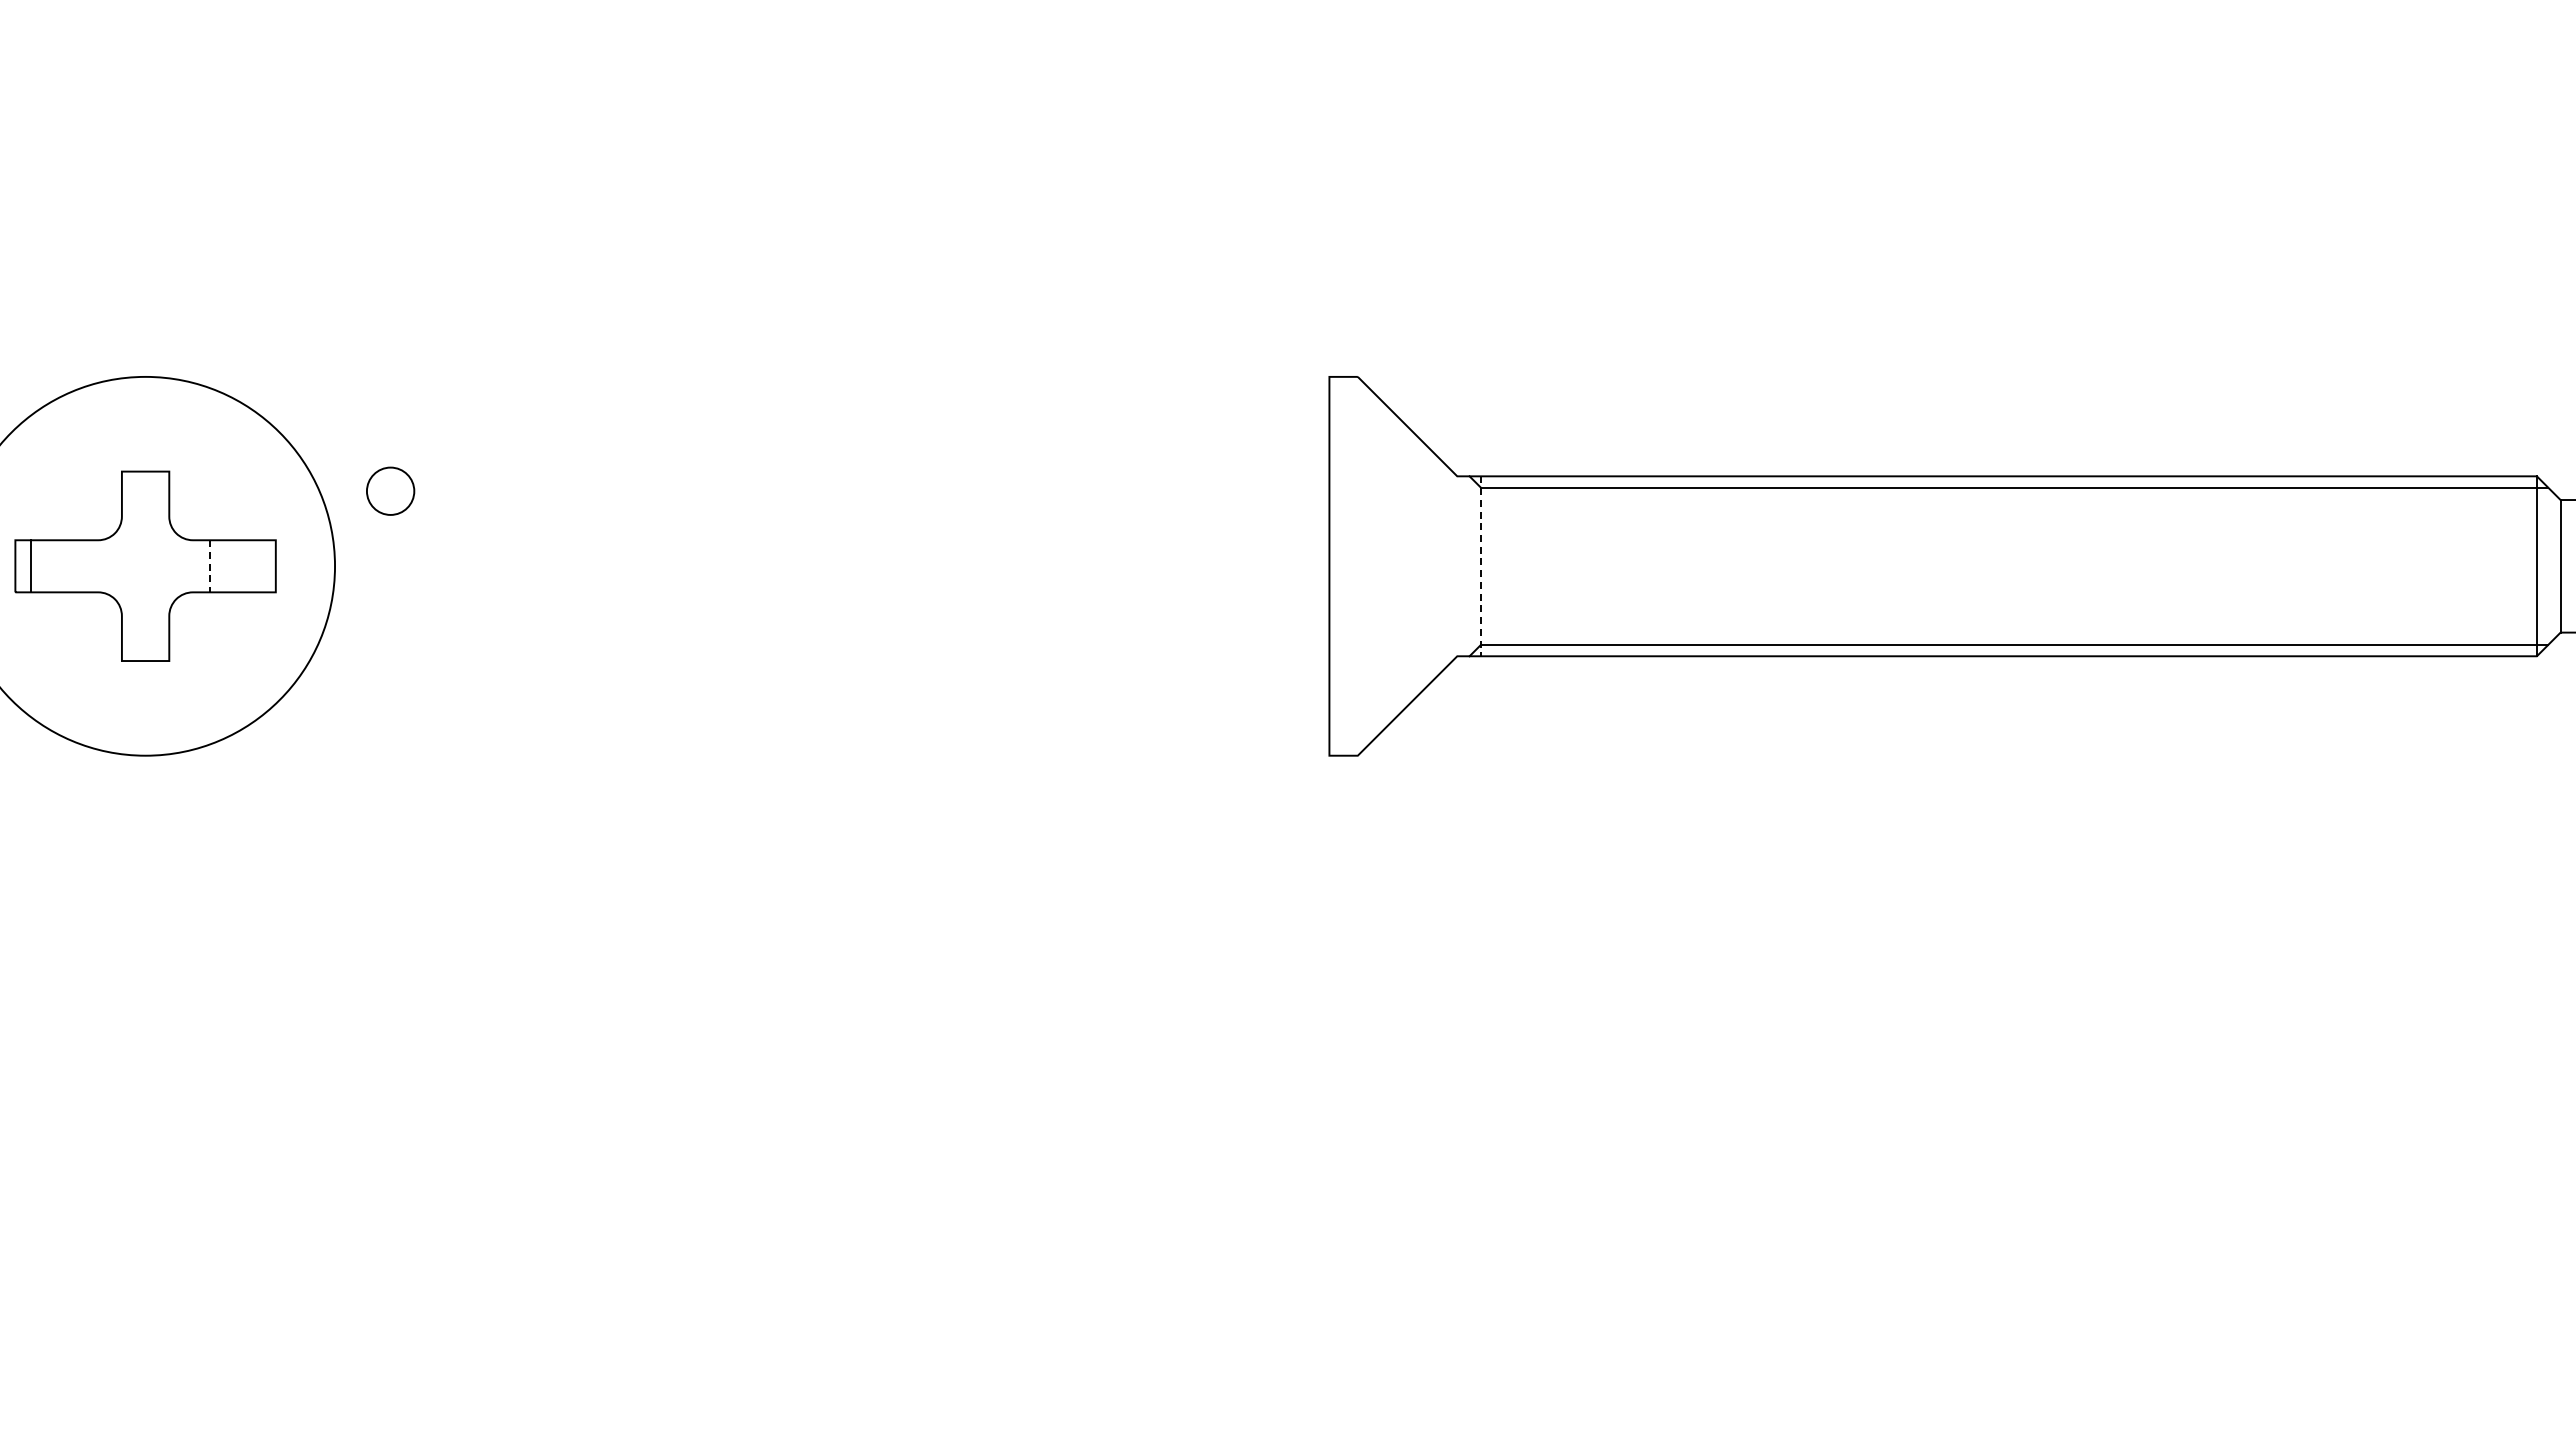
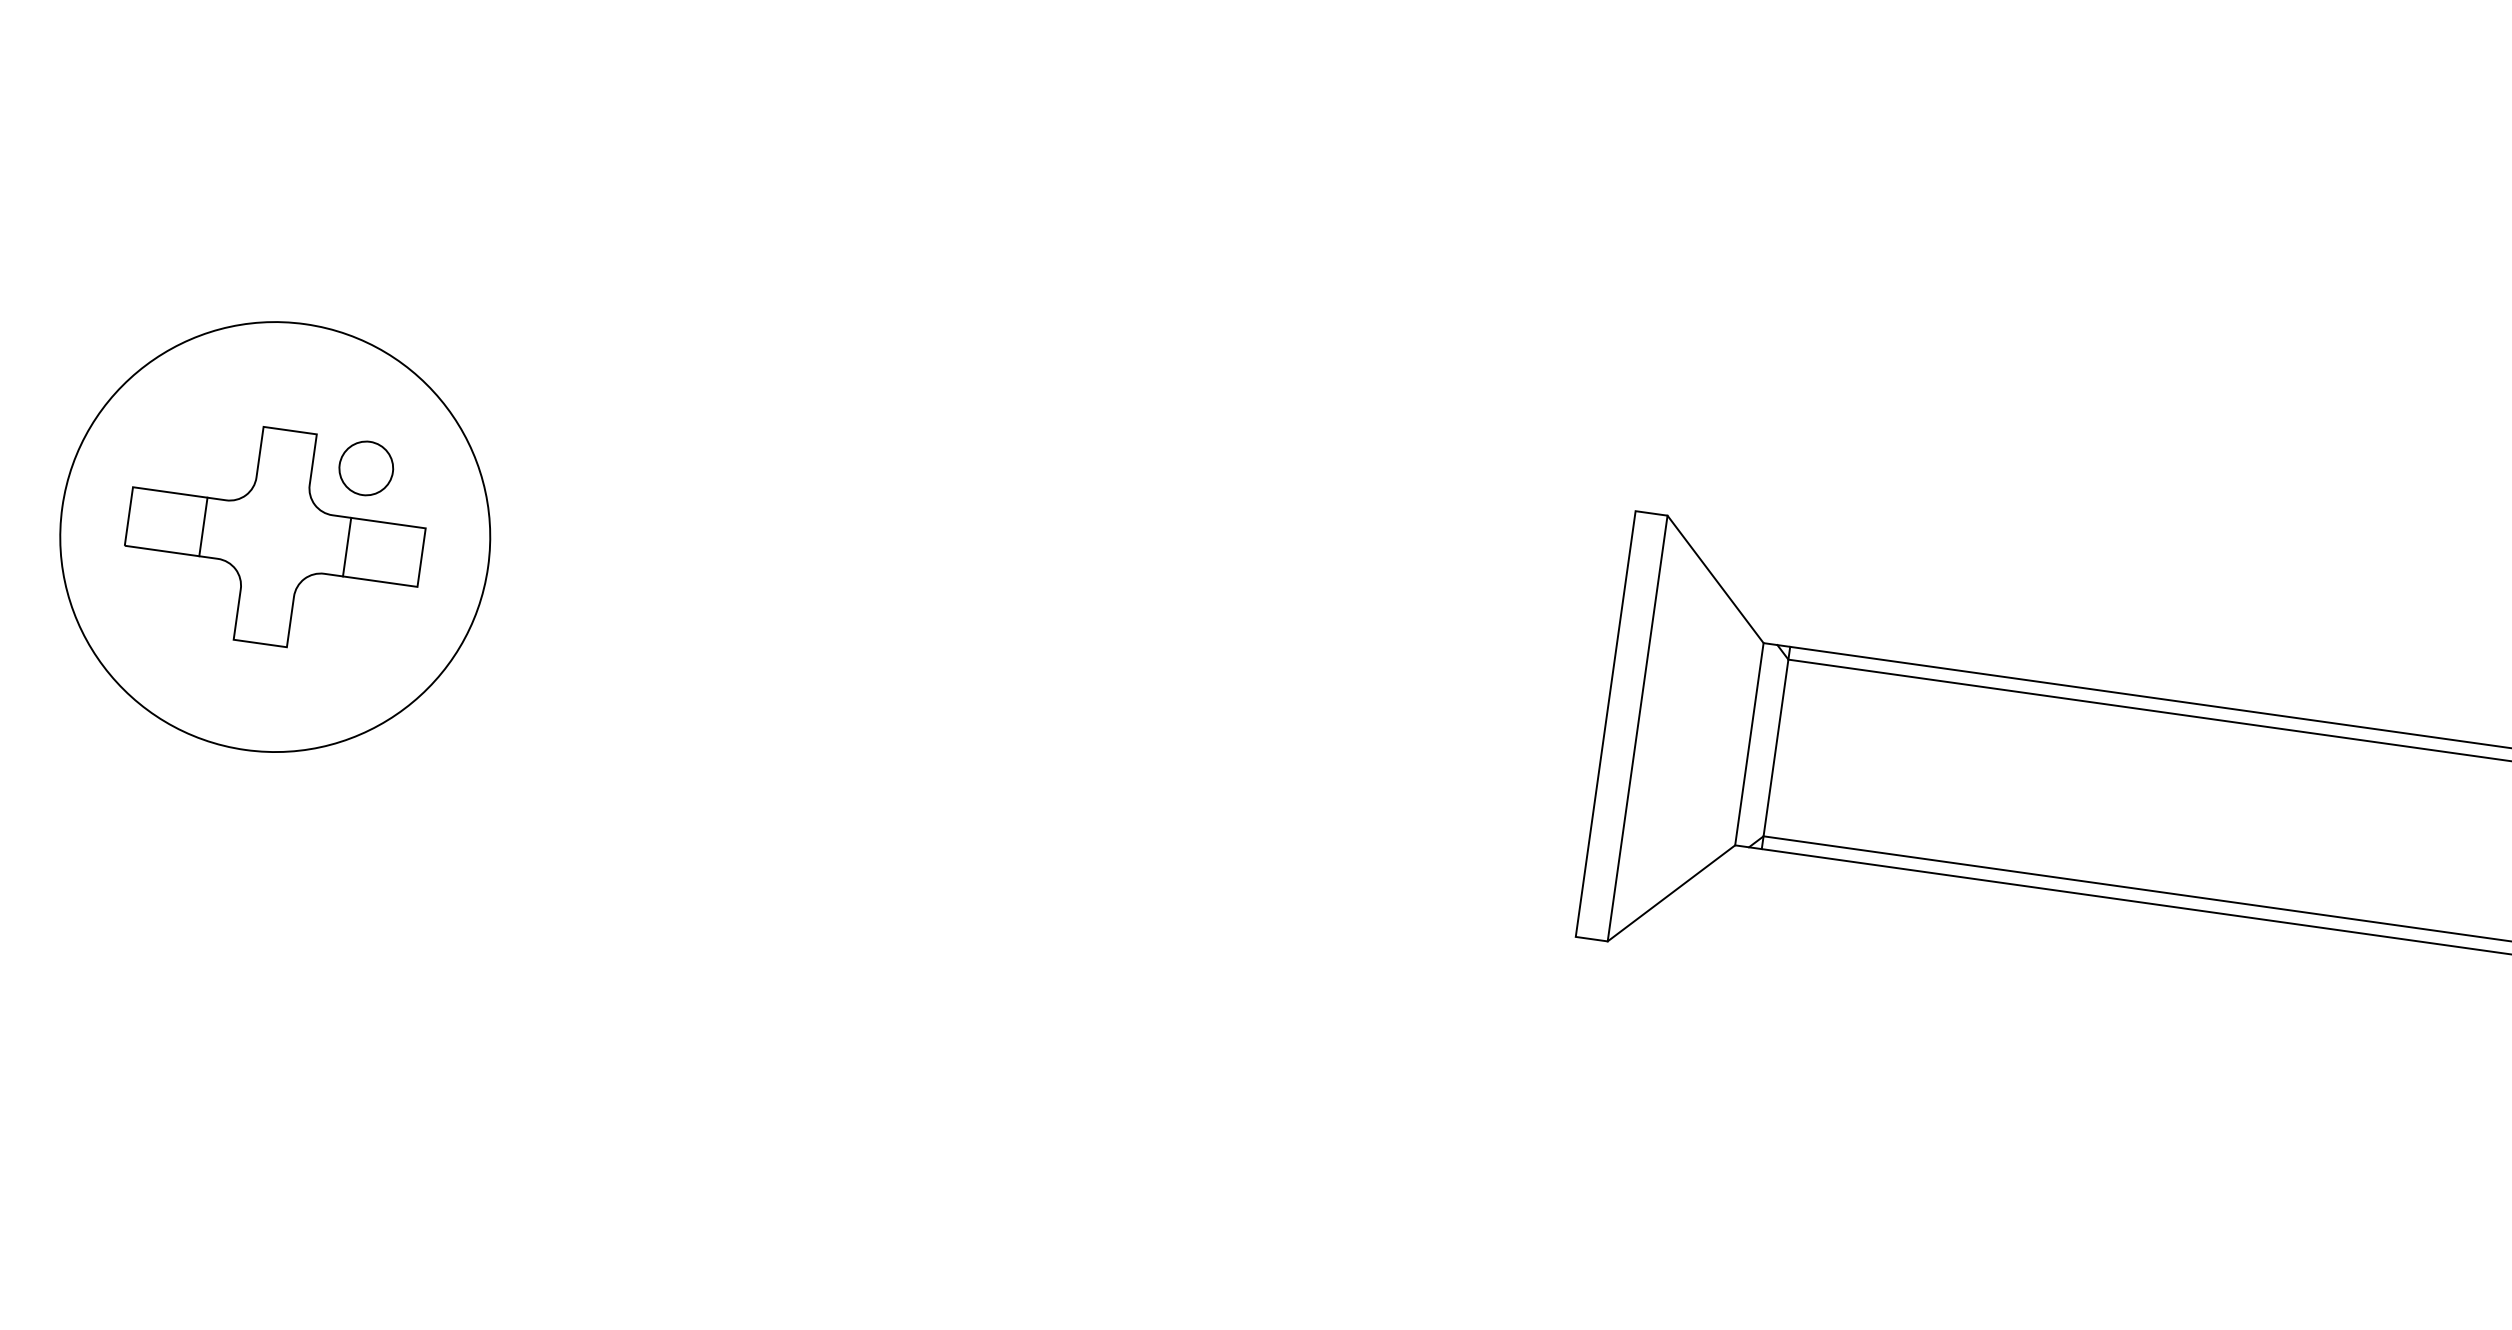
circle: (390, 490) -> (366, 467), moved
line: (1357, 565) -> (1637, 727), added
line: (30, 566) -> (203, 527), moved
line: (209, 566) -> (347, 547), dashed -> solid
line: (1457, 566) -> (1749, 744), added
line: (1480, 566) -> (1775, 748), dashed -> solid

